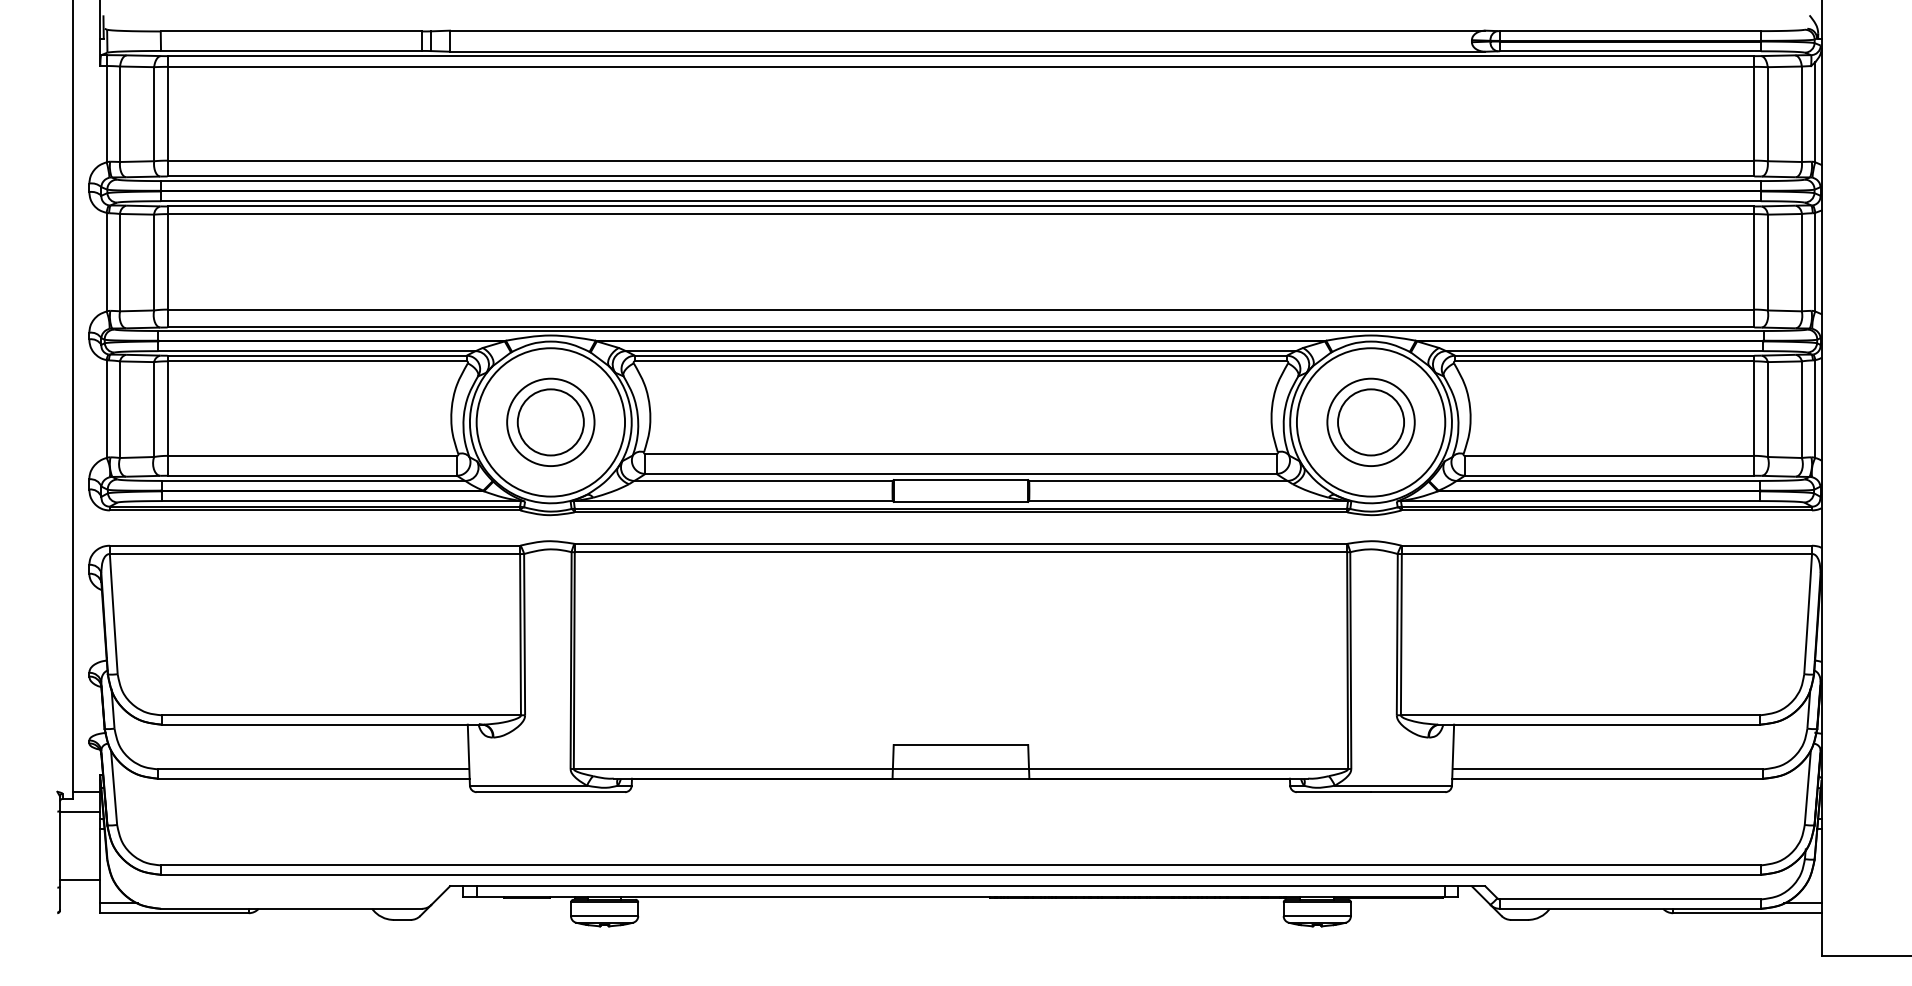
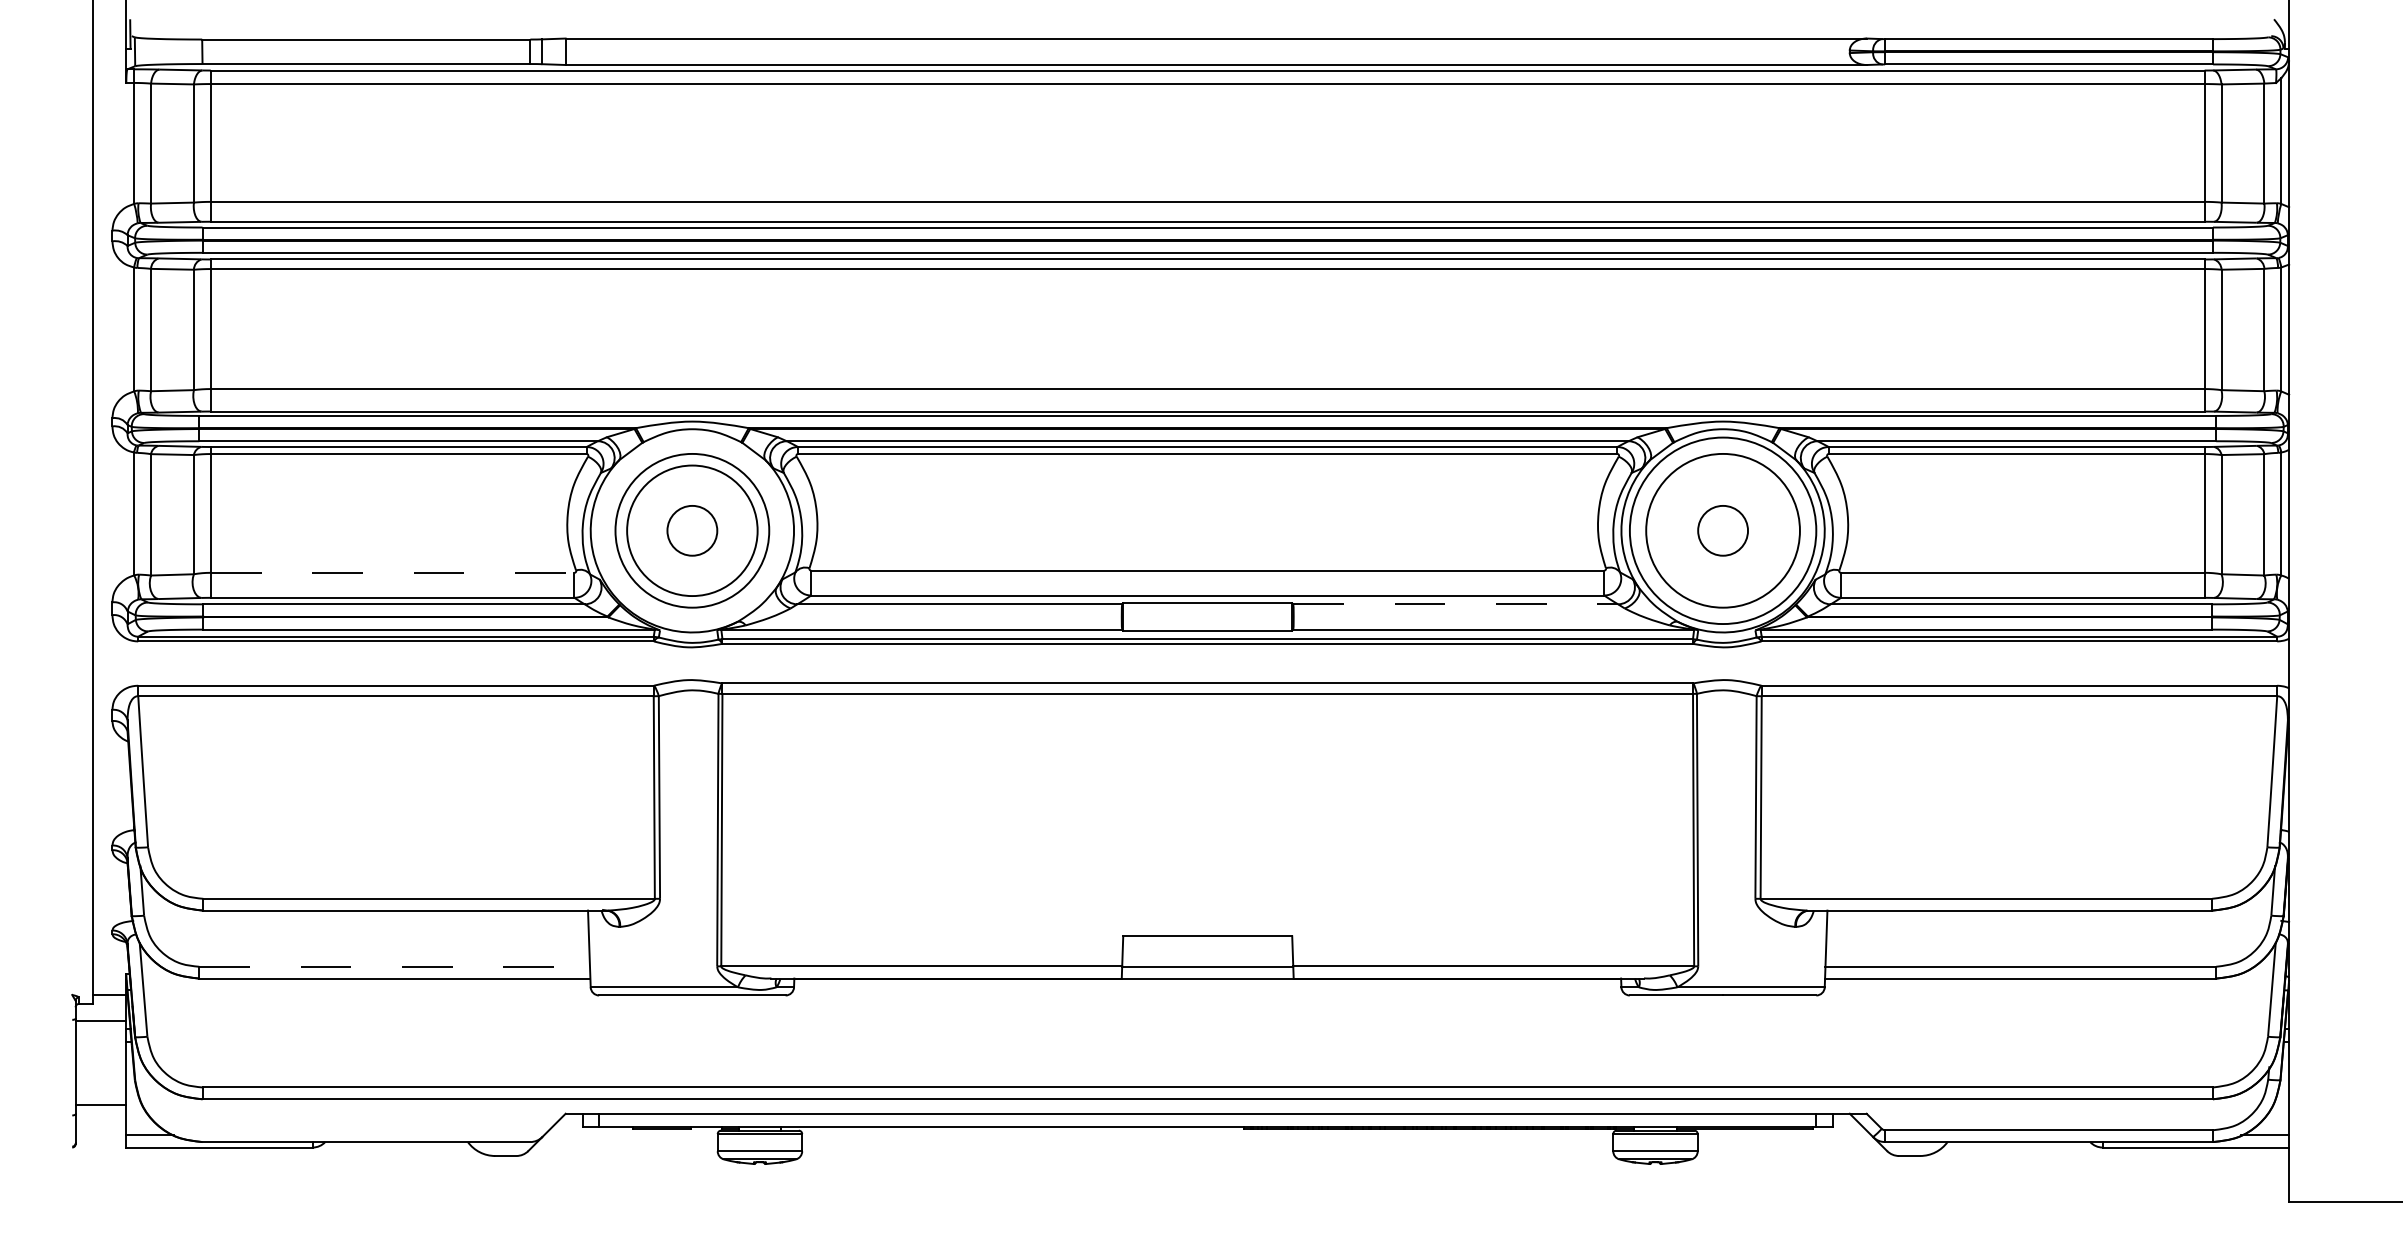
circle: (550, 422) -> (691, 530), size x0.6
circle: (550, 422) -> (691, 530), size x0.7
circle: (550, 422) -> (691, 530), size x1.4
circle: (1370, 422) -> (1722, 530), size x1.4
circle: (1371, 422) -> (1723, 530), size x0.6
line: (312, 455) -> (392, 572), solid -> dashed
line: (1158, 480) -> (1455, 603), solid -> dashed
line: (314, 769) -> (395, 966), solid -> dashed

